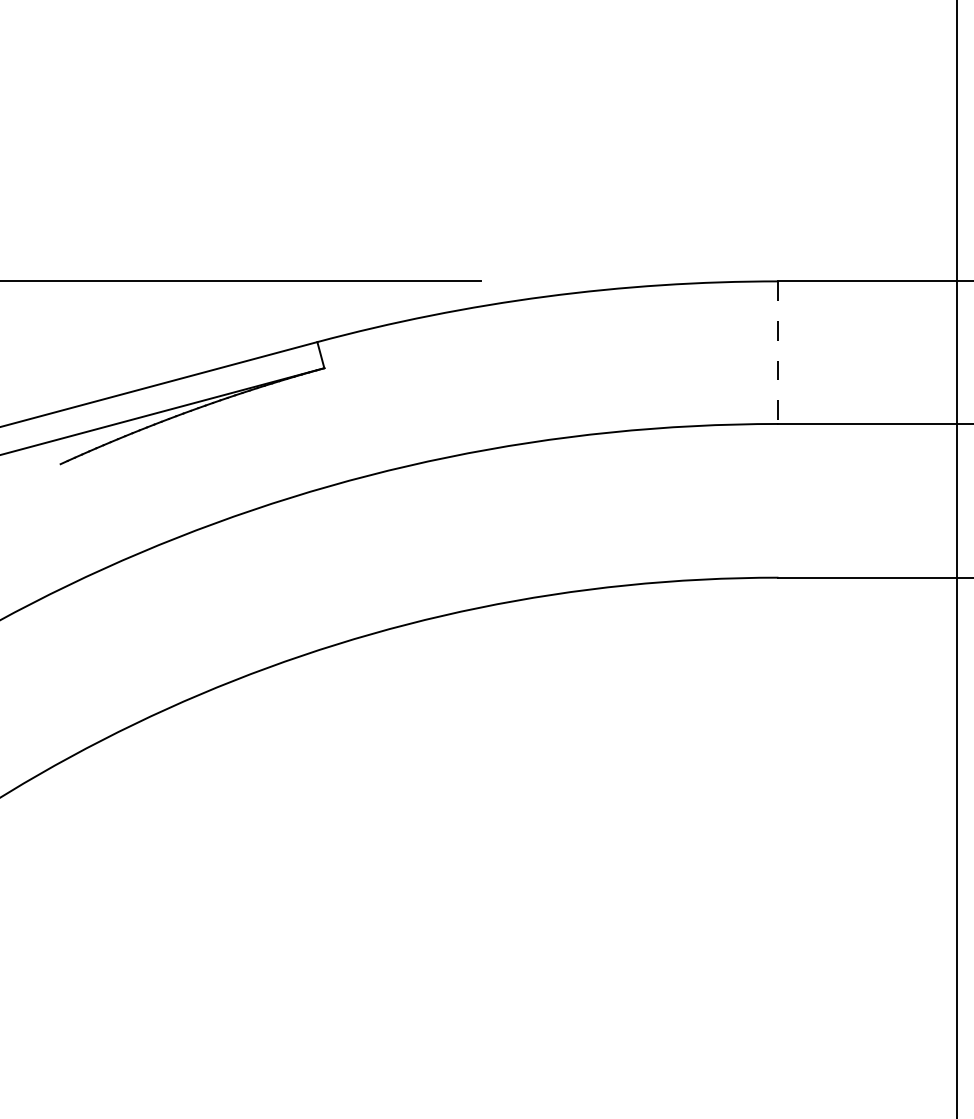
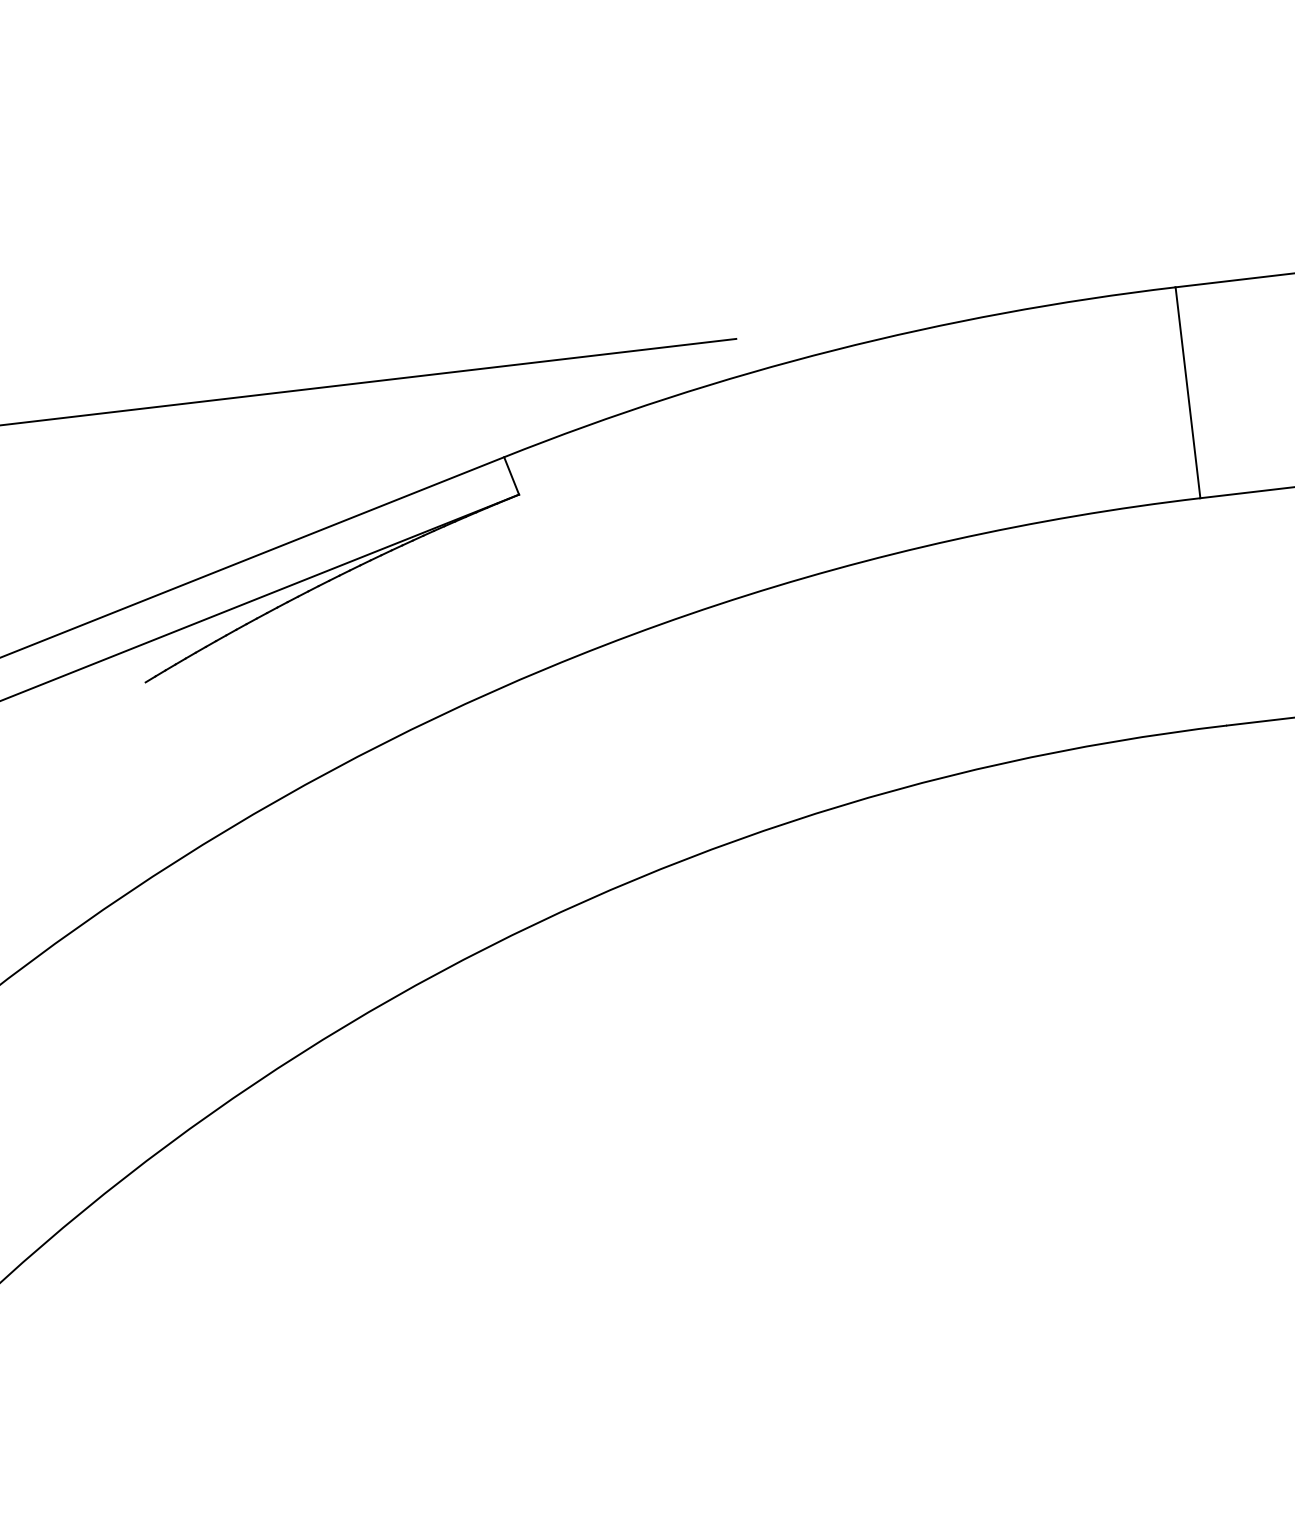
line: (778, 353) -> (1188, 393), dashed -> solid

